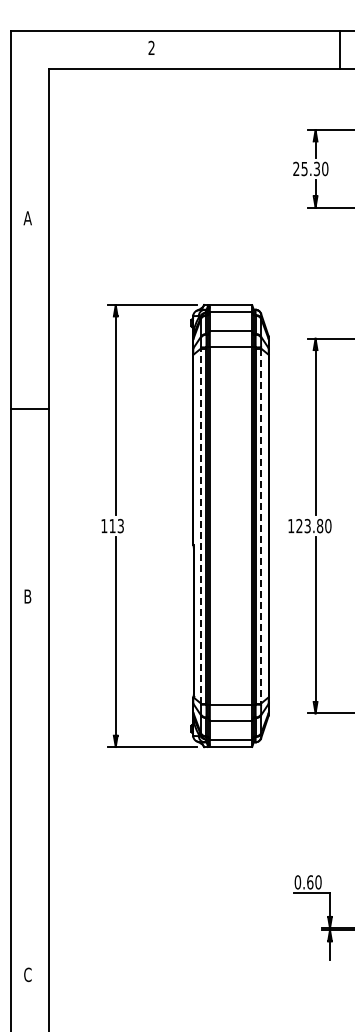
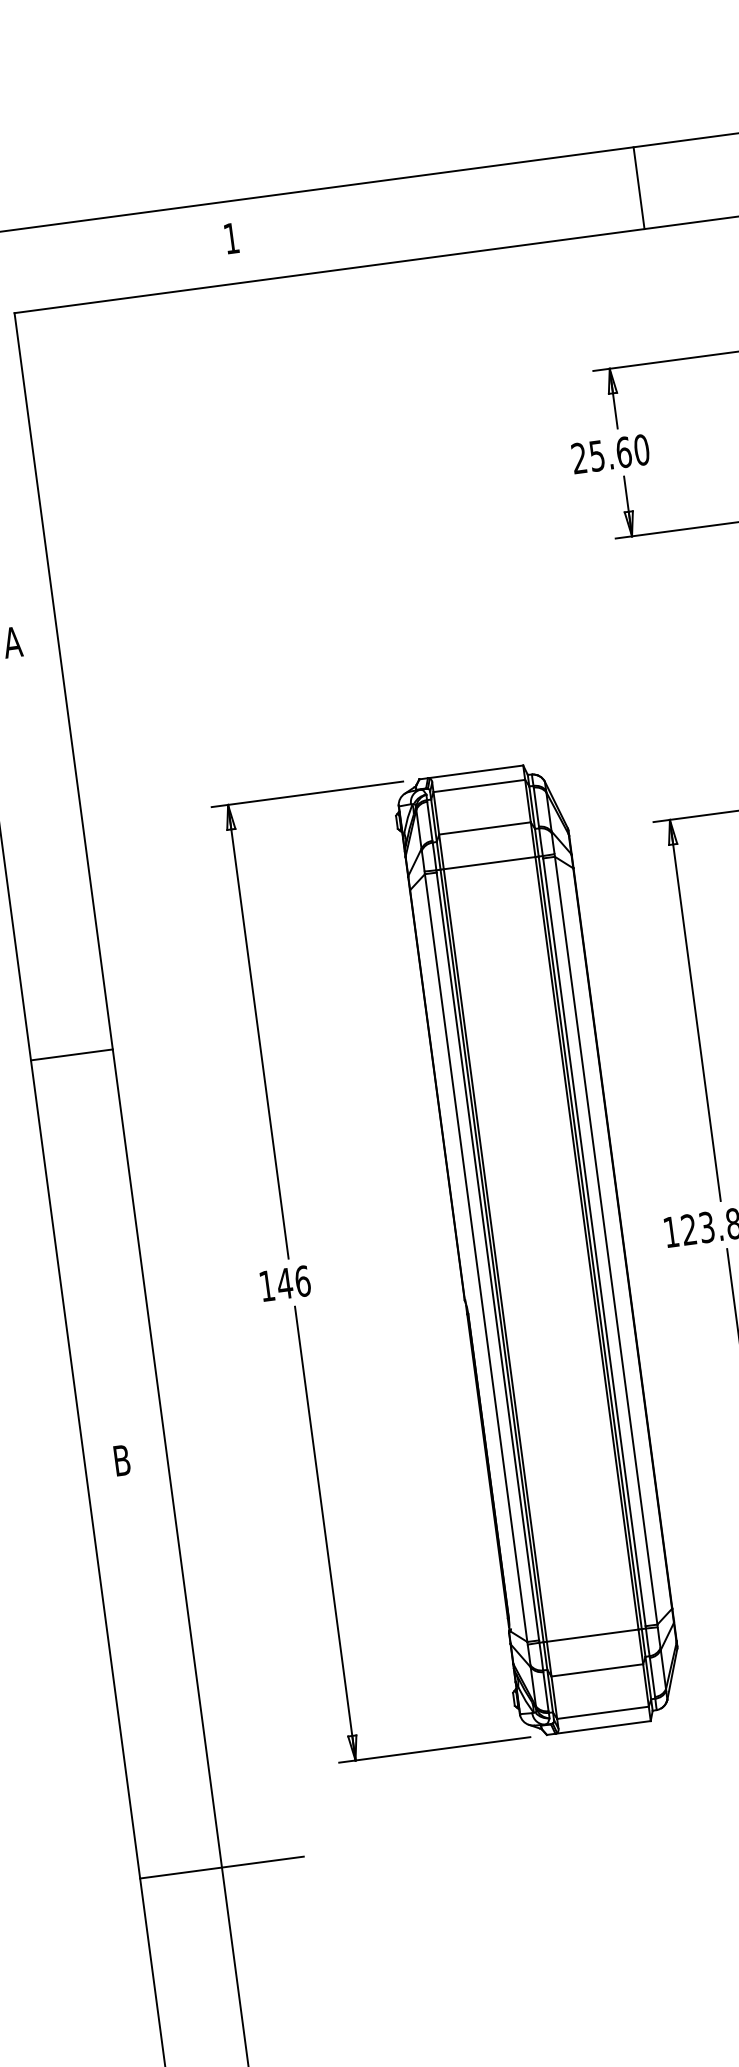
text: (151, 47) -> (231, 237), 2 -> 1
text: (316, 168) -> (622, 451), 25.30 -> 25.60
text: (116, 525) -> (293, 1281), 113 -> 146
line: (200, 526) -> (475, 1259), dashed -> solid
line: (261, 526) -> (607, 1241), dashed -> solid
line: (48, 787) -> (221, 1867), added

